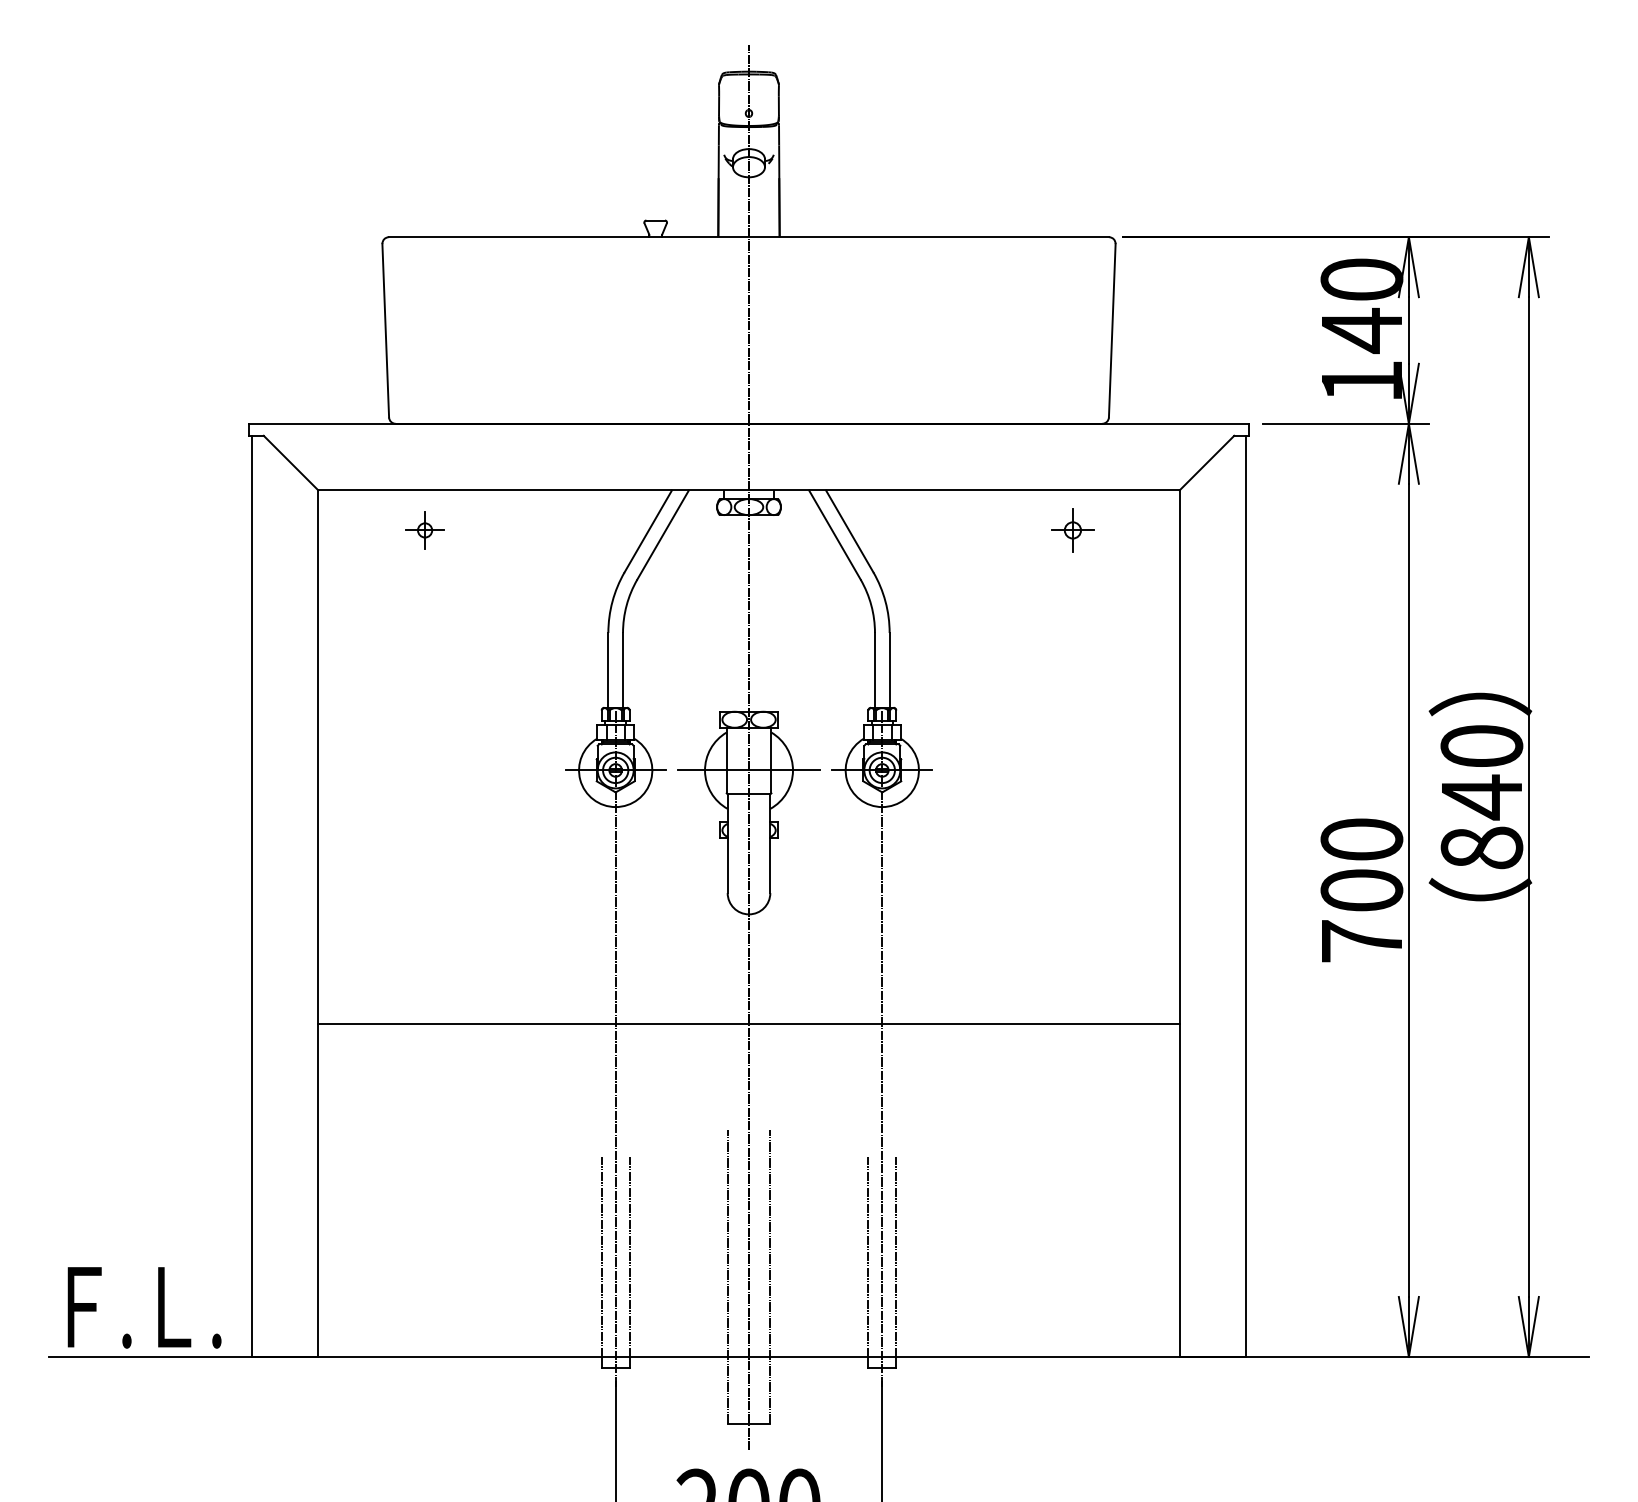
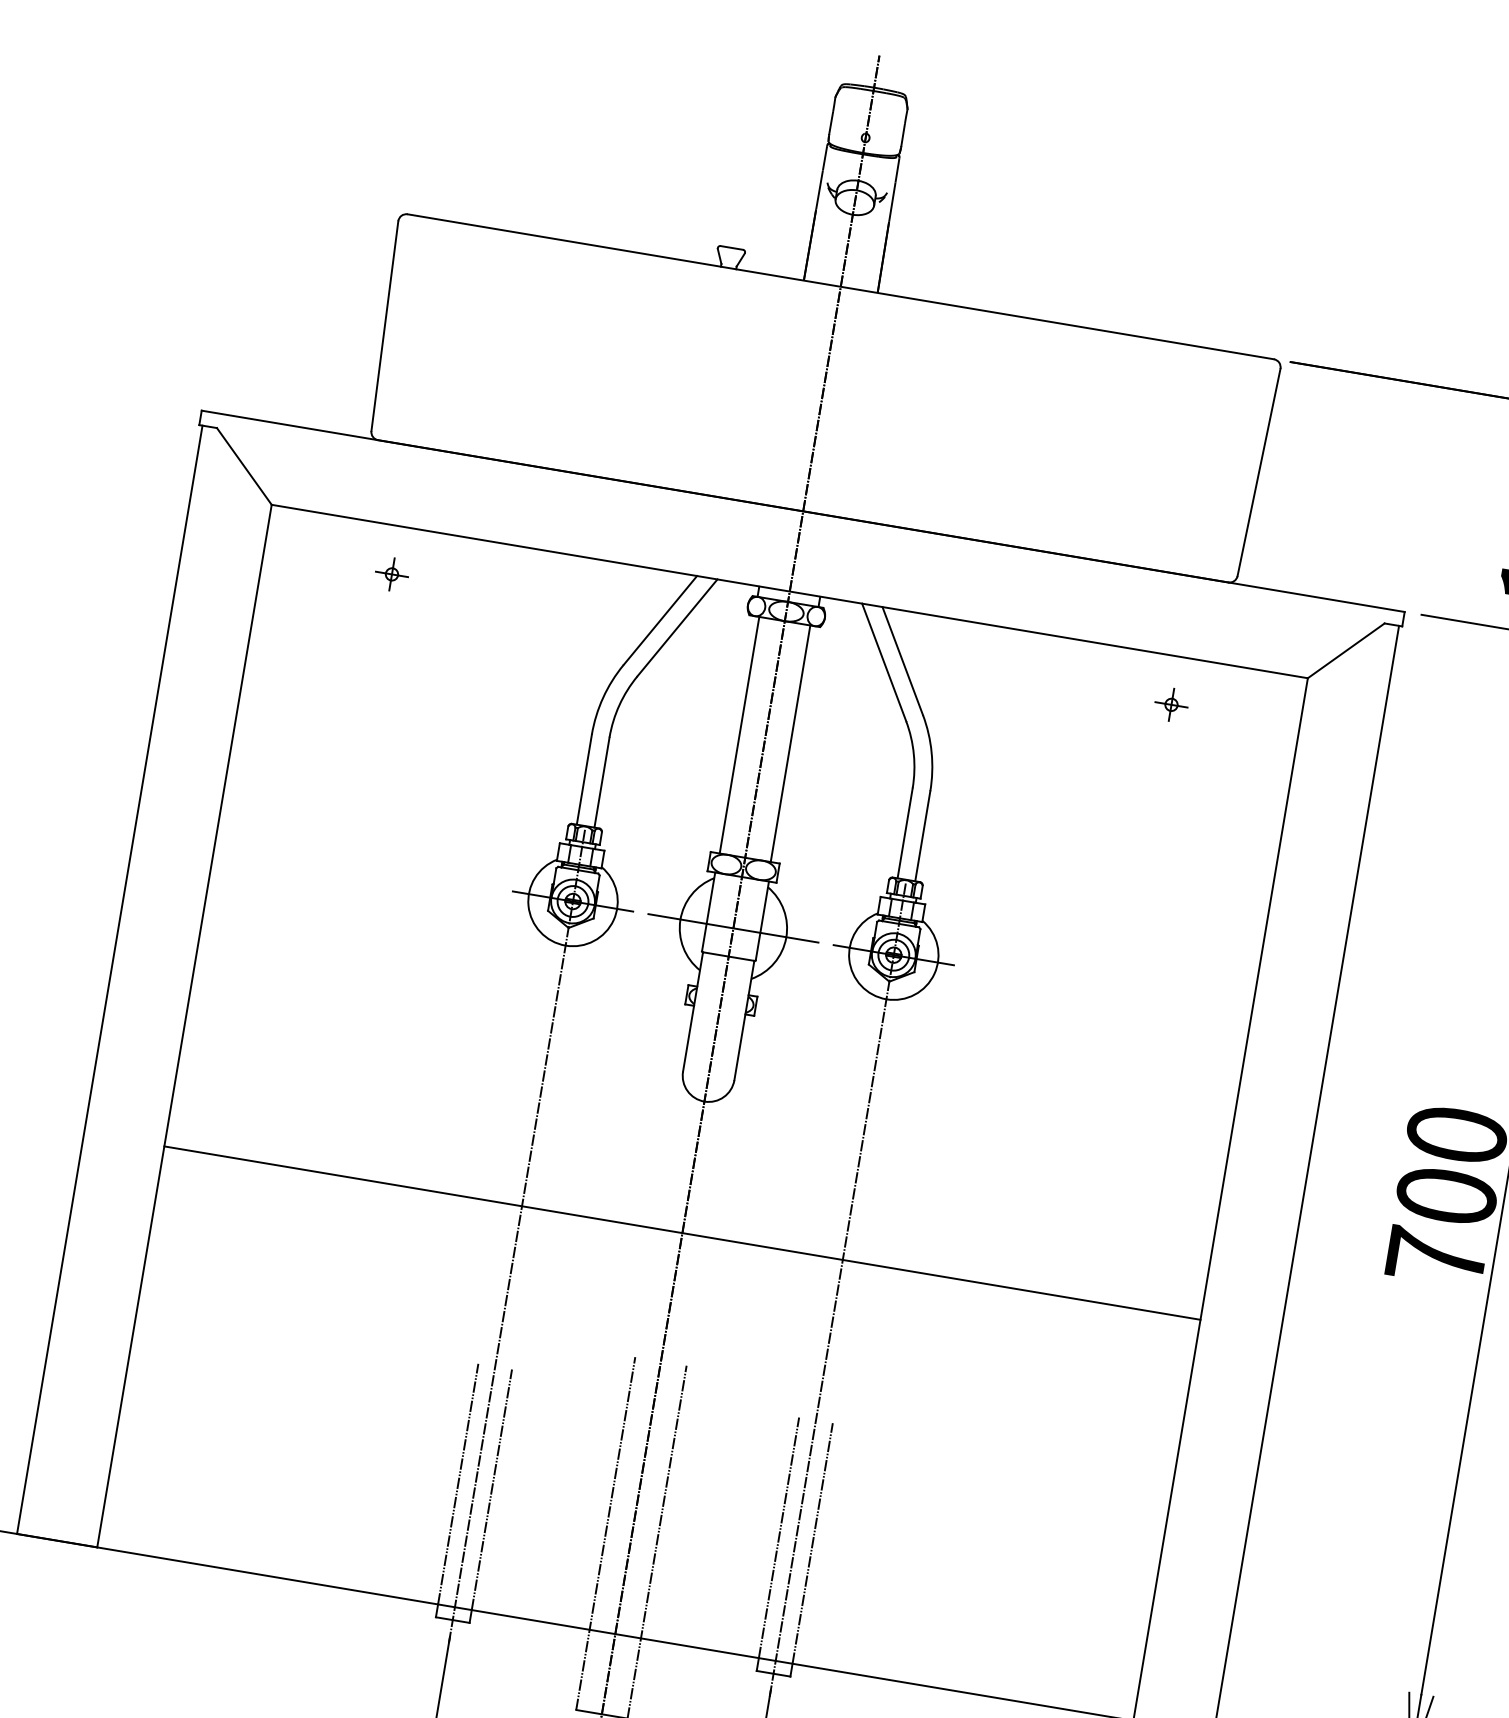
part: (424, 530) -> (391, 574), size x0.71
part: (1072, 530) -> (1170, 704), size x0.62
line: (727, 613) -> (739, 735), added
line: (770, 613) -> (790, 743), added

